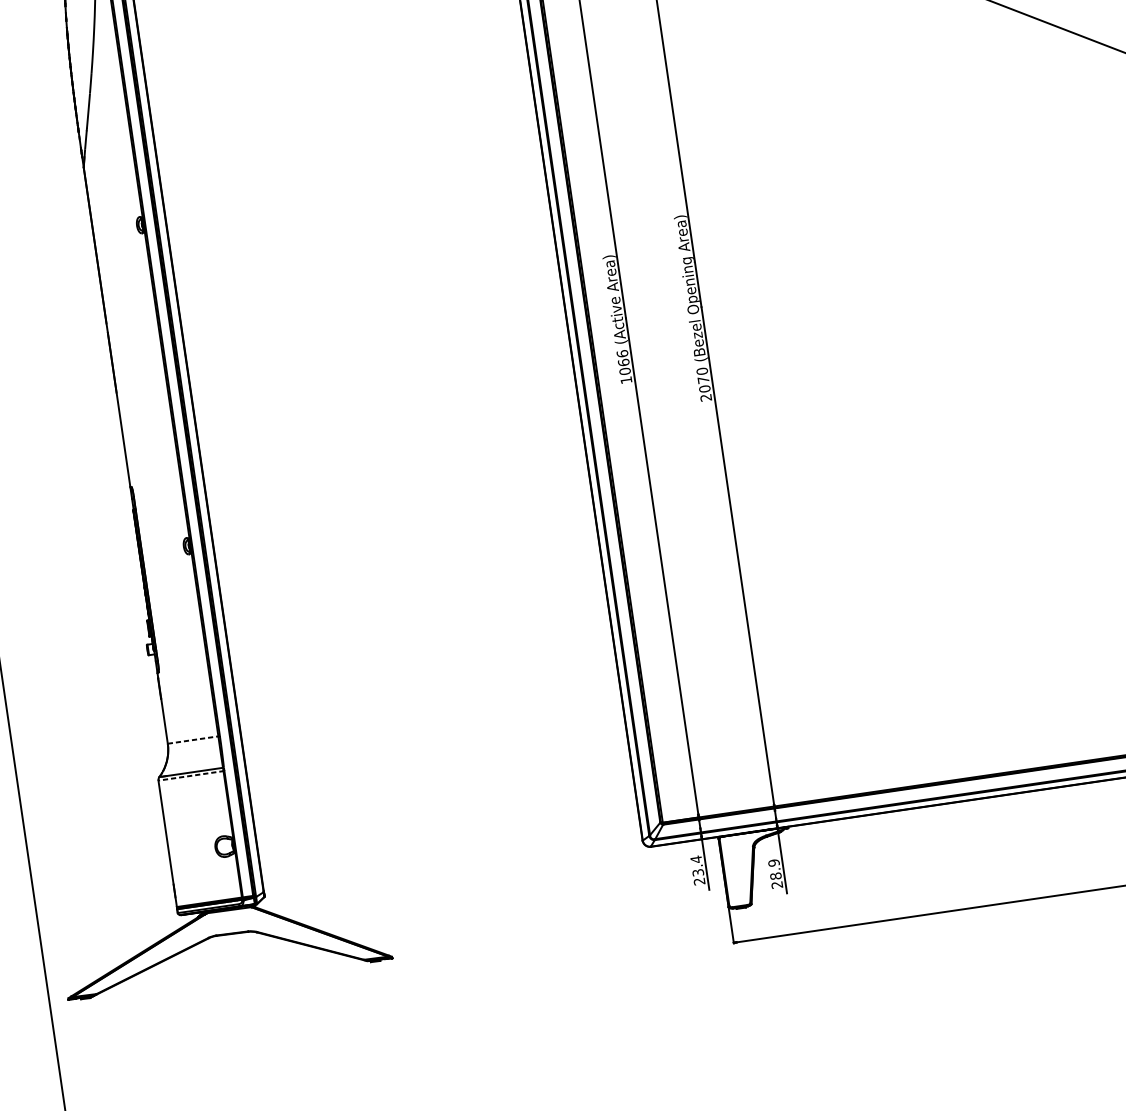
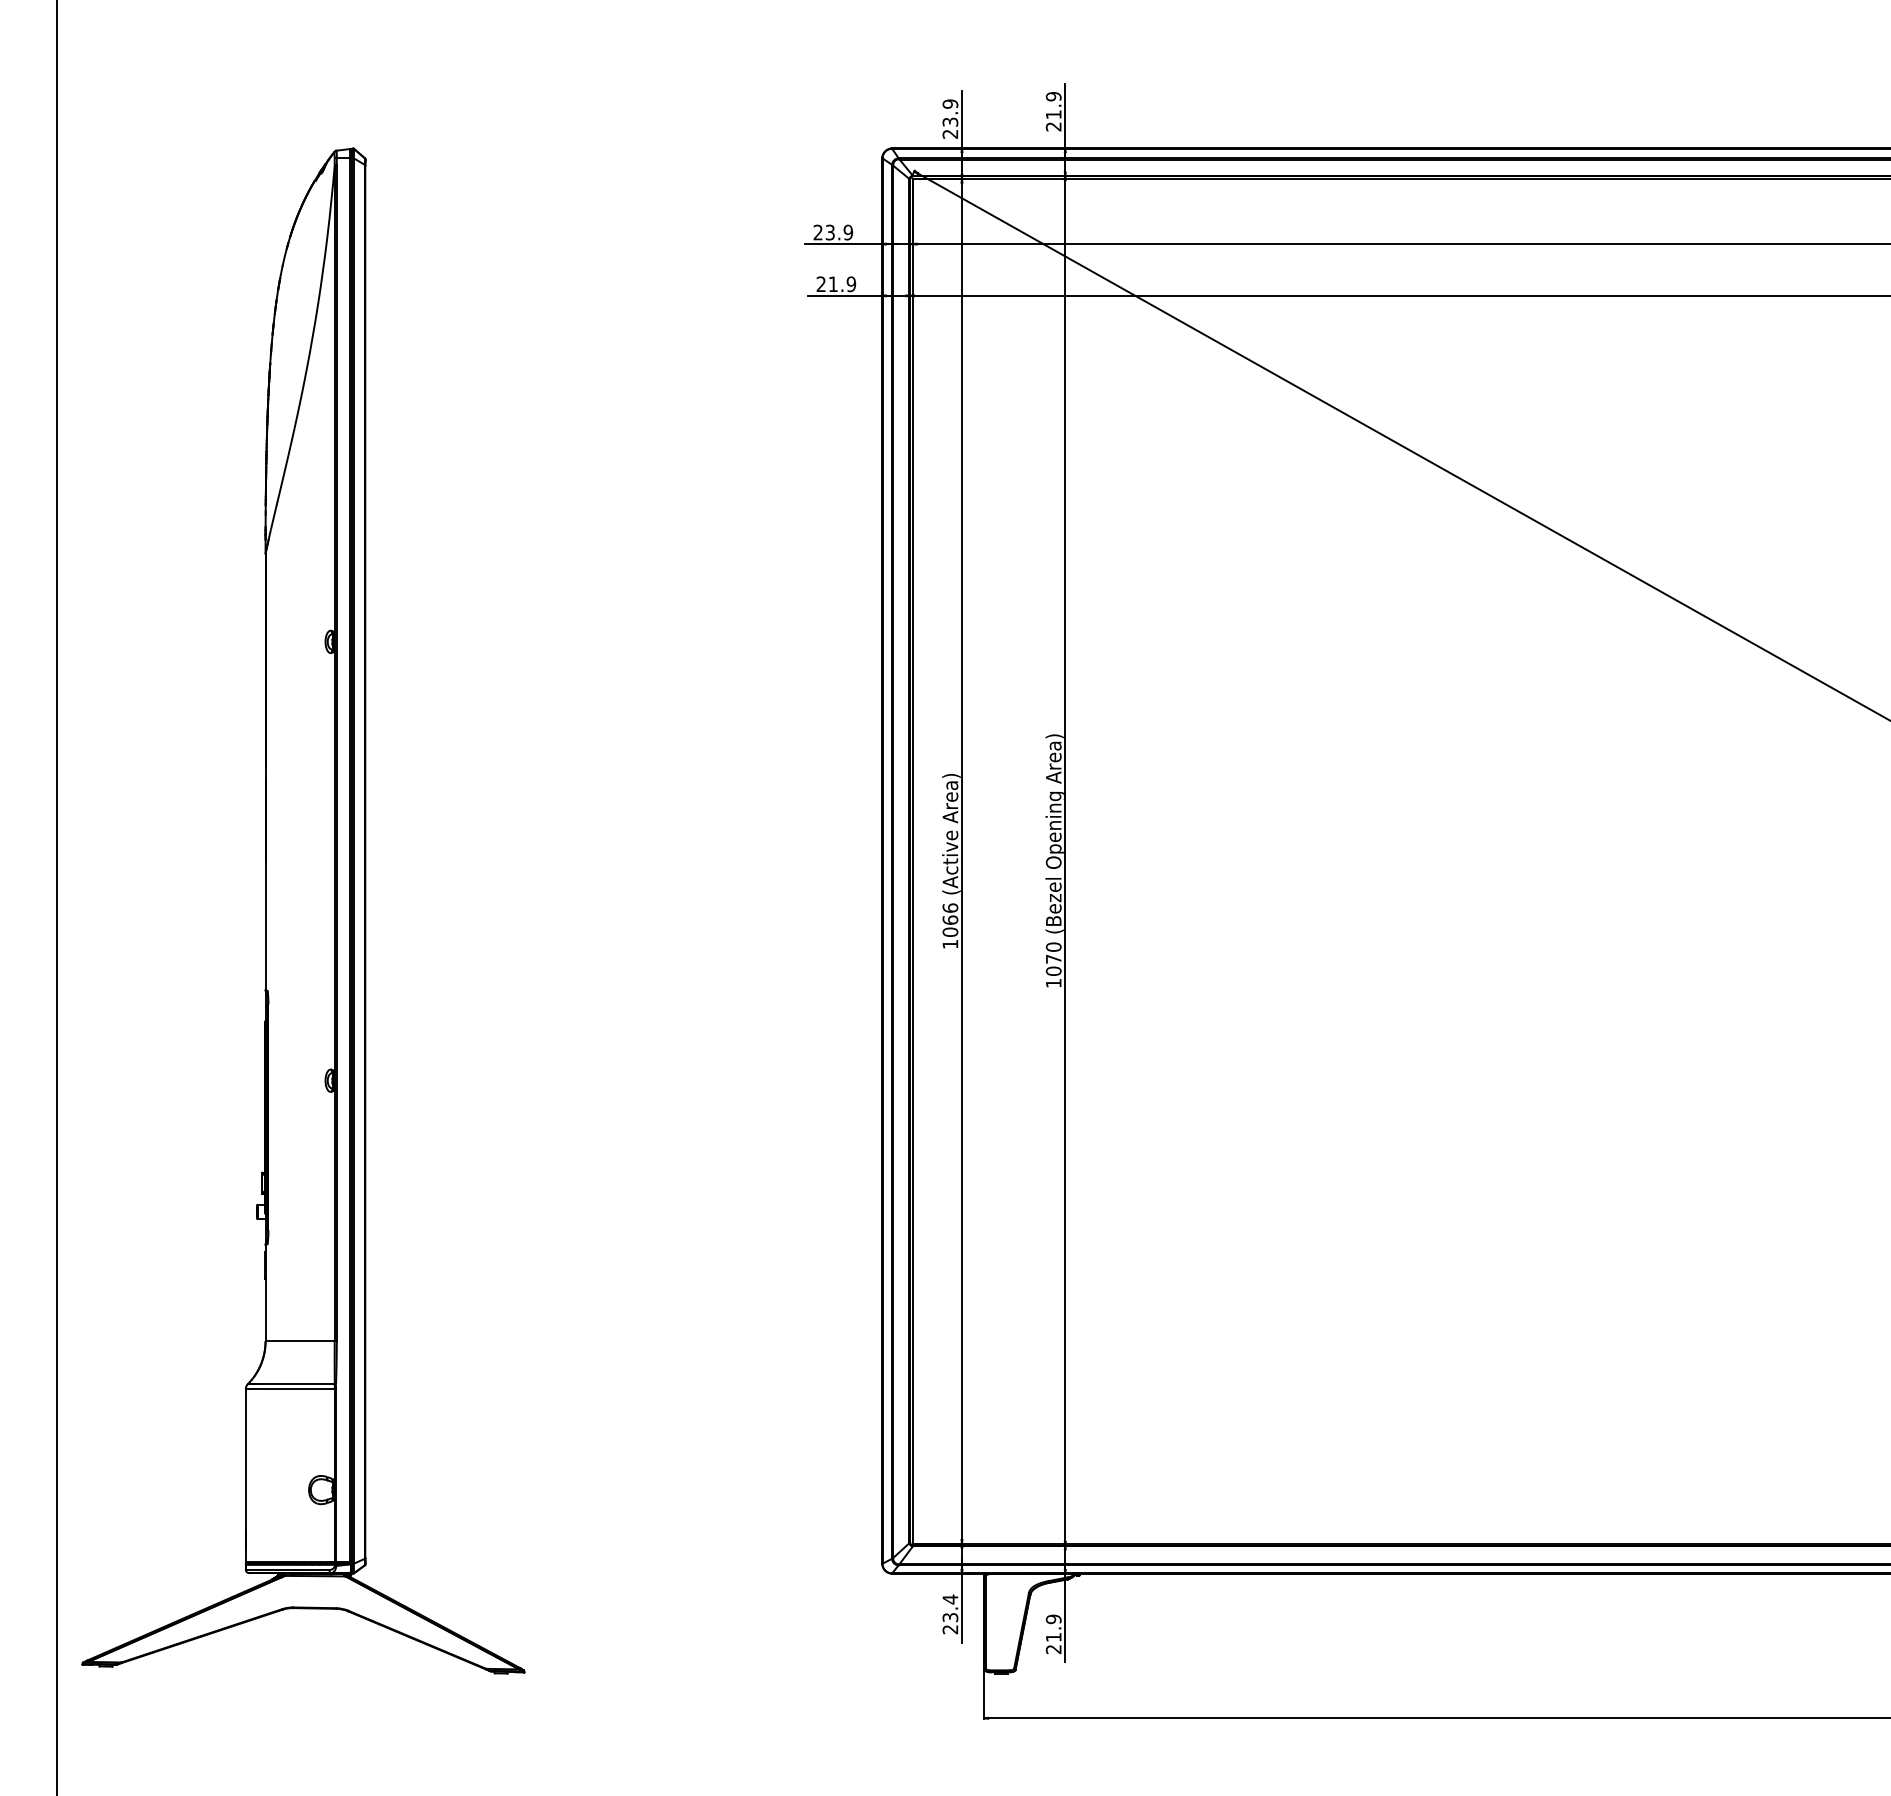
text: (705, 397) -> (1053, 983), 2070 -> 1070
line: (194, 740) -> (301, 1341), dashed -> solid
line: (191, 775) -> (290, 1388), dashed -> solid
text: (775, 876) -> (1053, 1637), 28.9 -> 21.9

